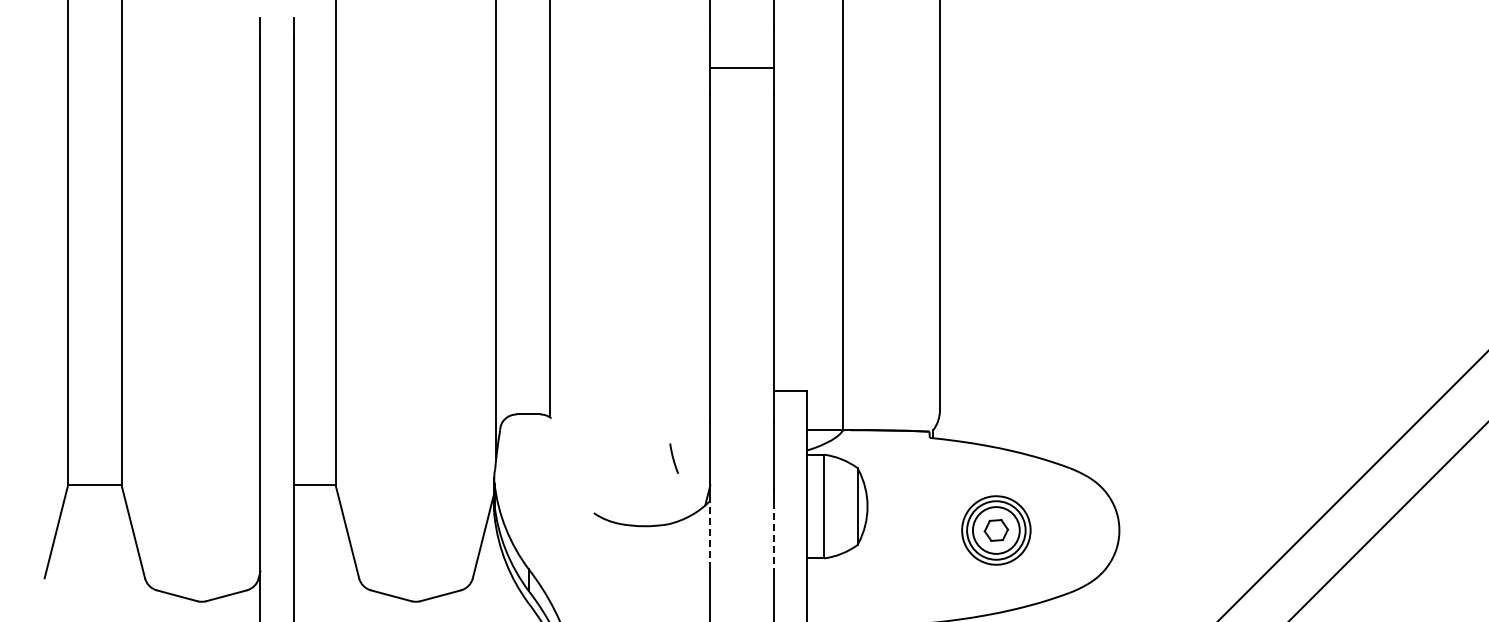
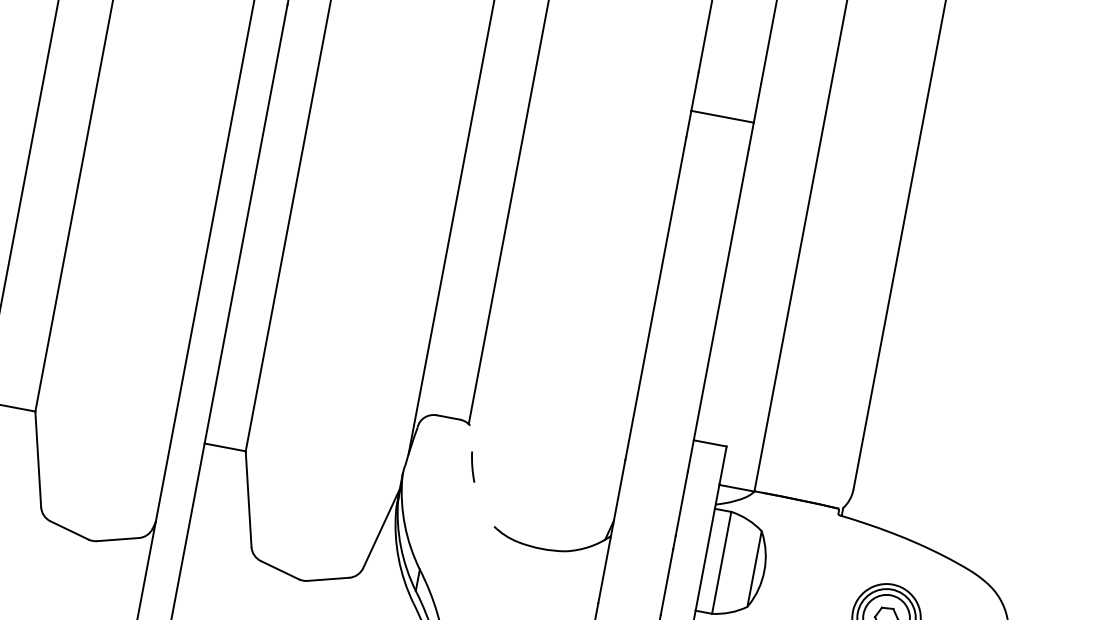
line: (673, 458) -> (472, 466), moved
line: (710, 535) -> (604, 570), dashed -> solid
line: (773, 535) -> (666, 581), dashed -> solid

